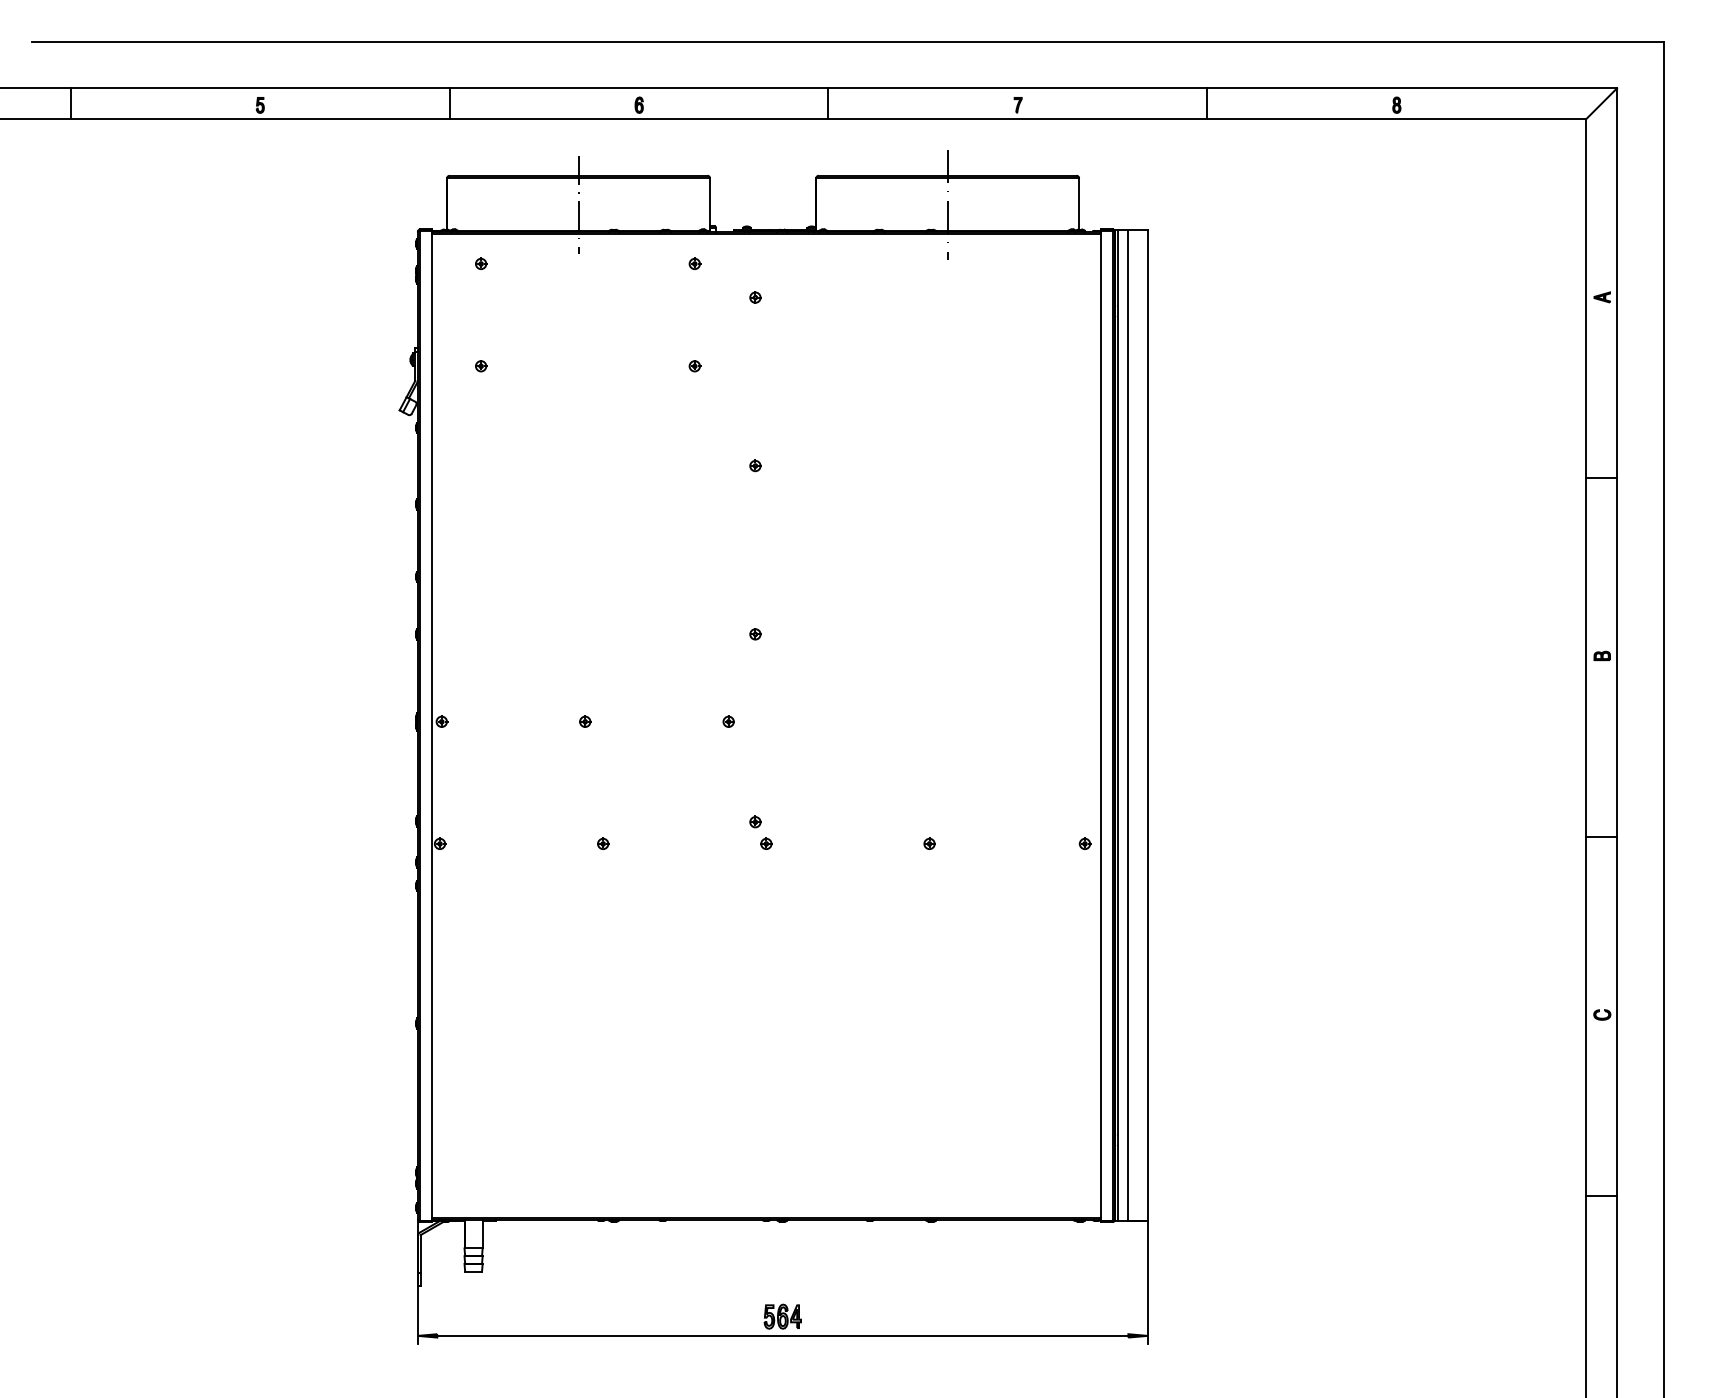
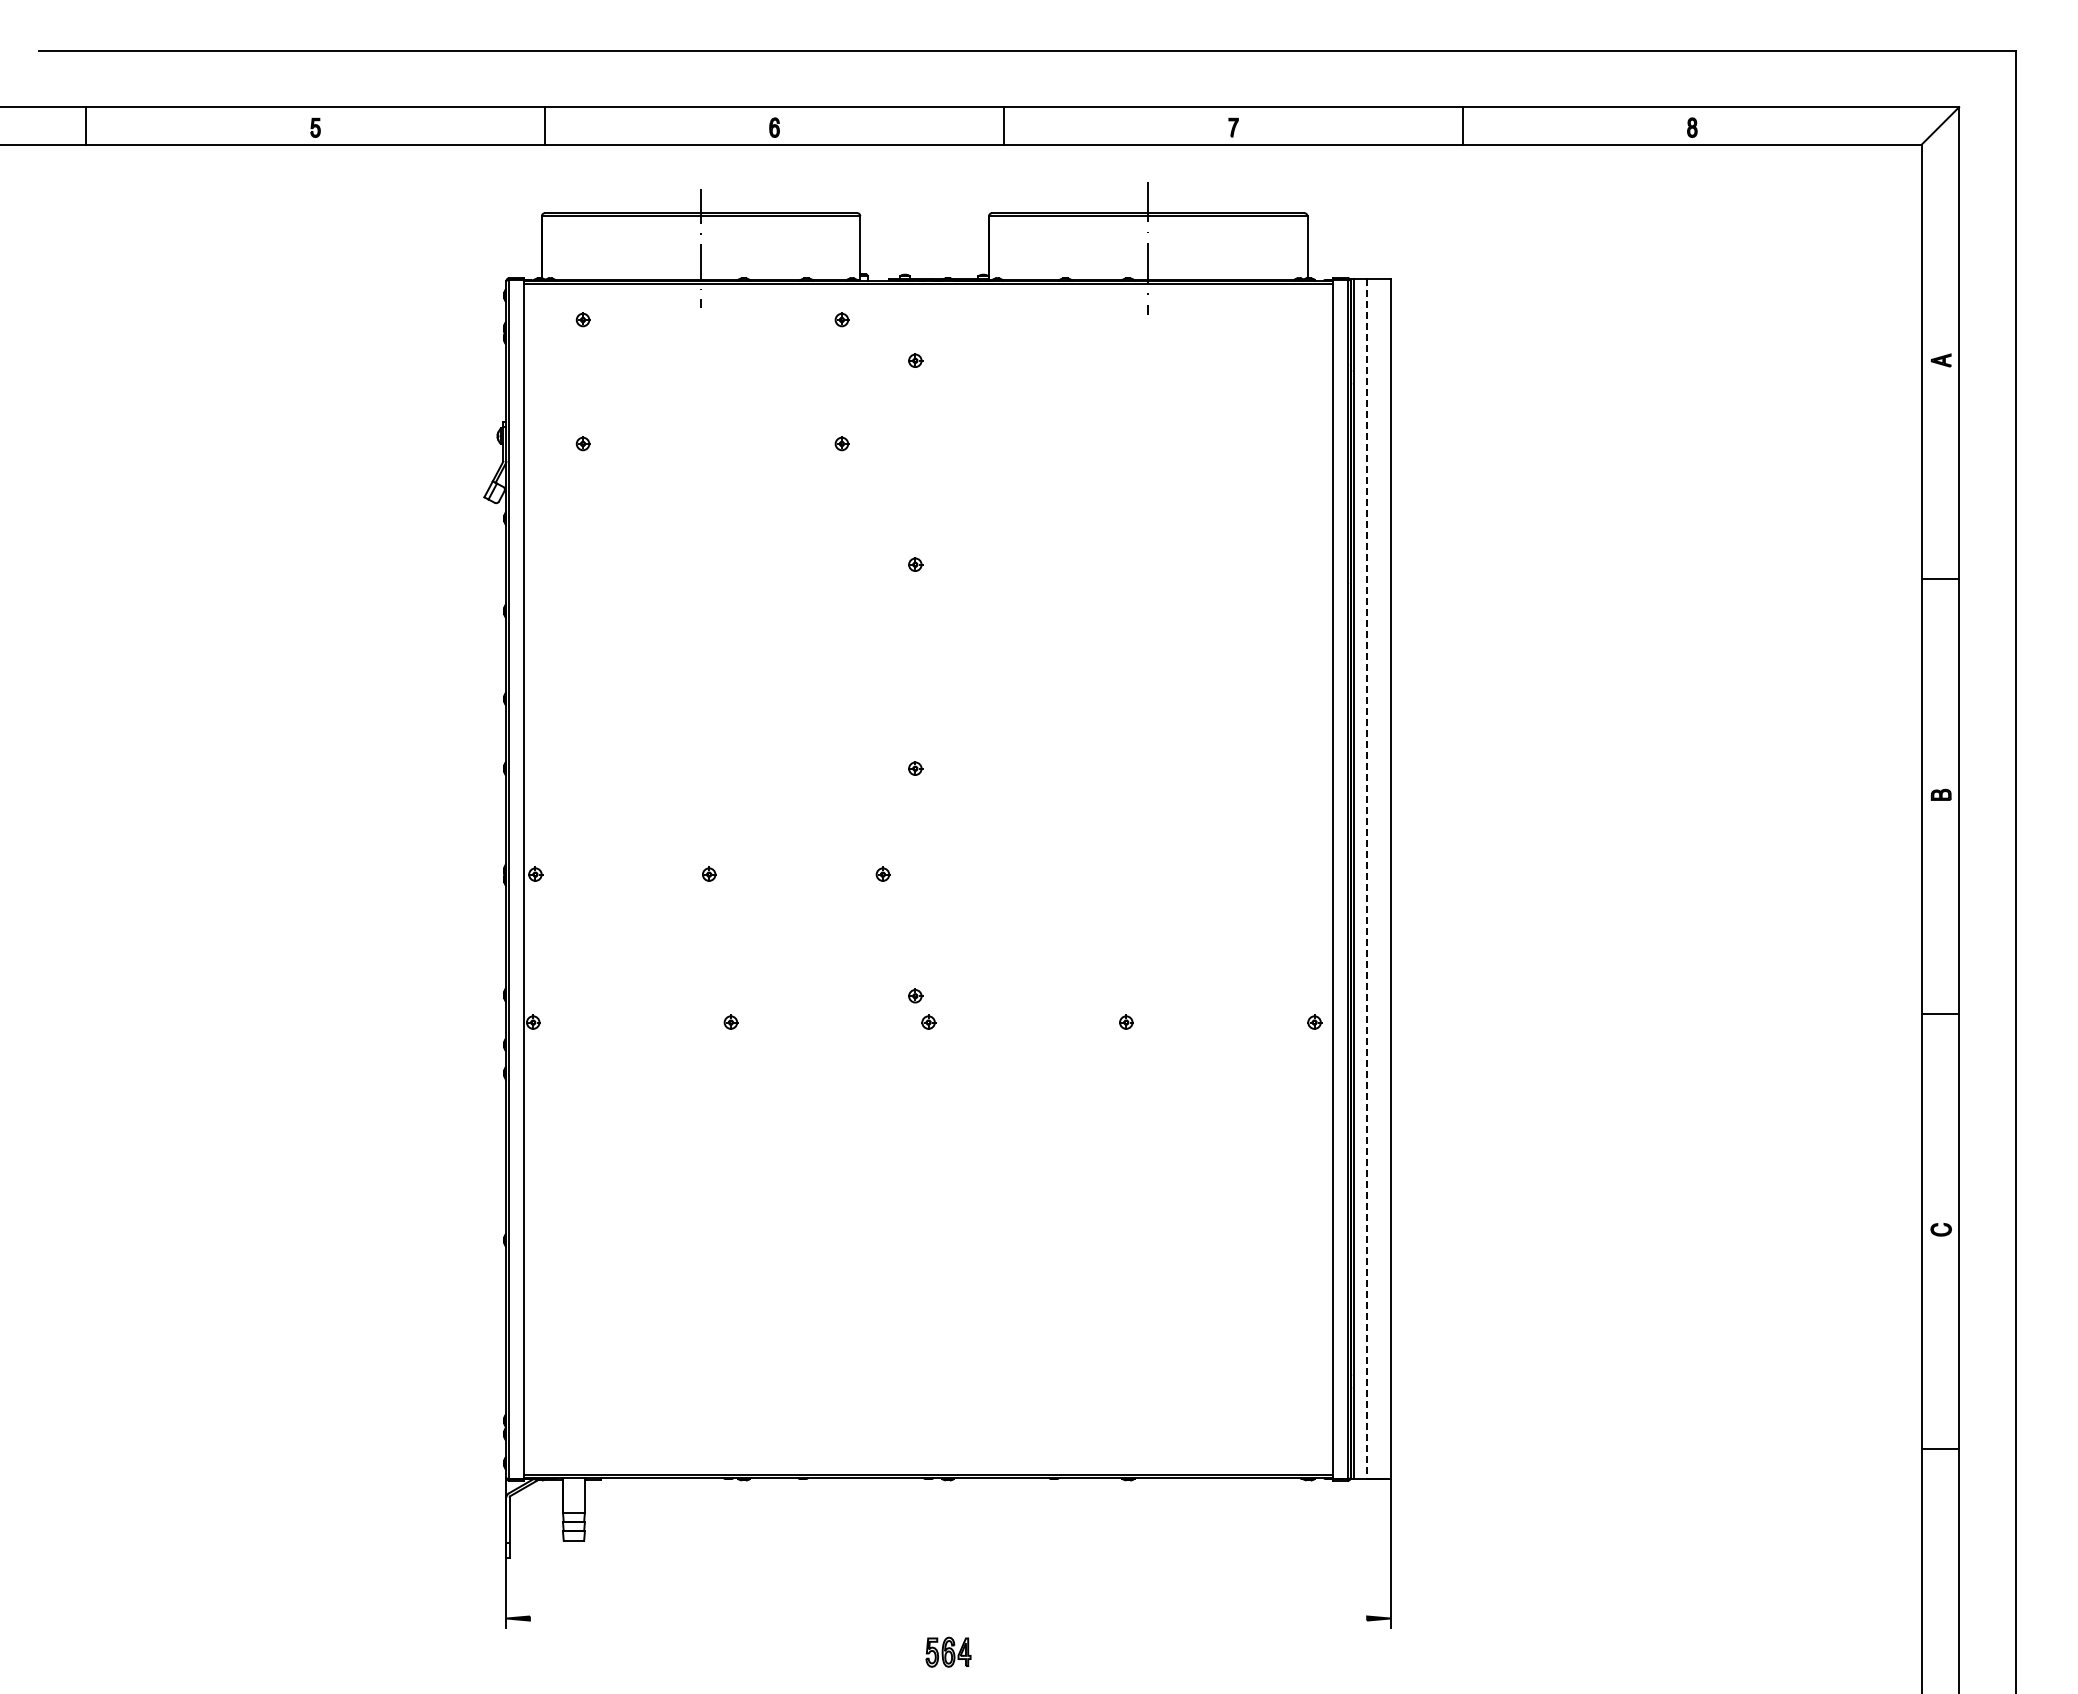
line: (1128, 725) -> (1367, 879), solid -> dashed
part: (782, 1316) -> (948, 1651), moved
line: (782, 1335) -> (948, 1618), removed

